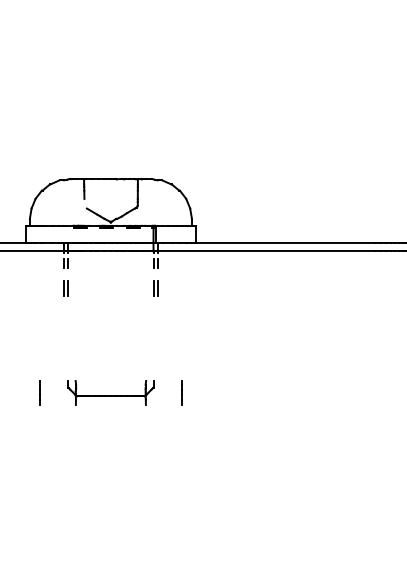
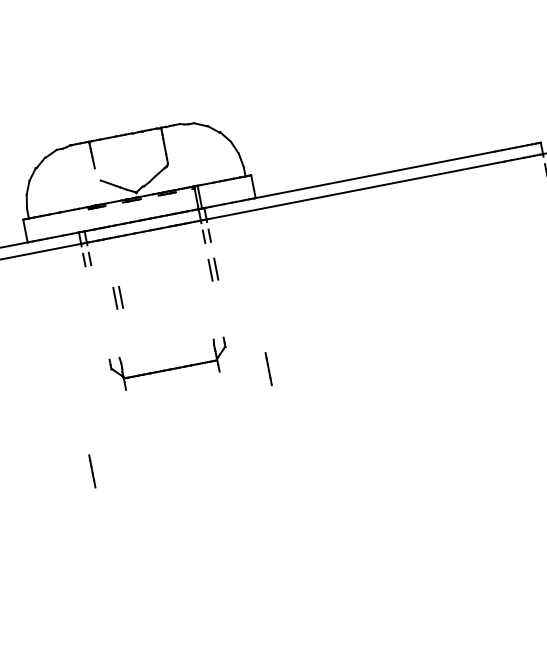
part: (65, 288) -> (117, 297), moved
line: (39, 392) -> (91, 470), moved
part: (110, 392) -> (169, 364), moved
line: (181, 392) -> (268, 368), moved

